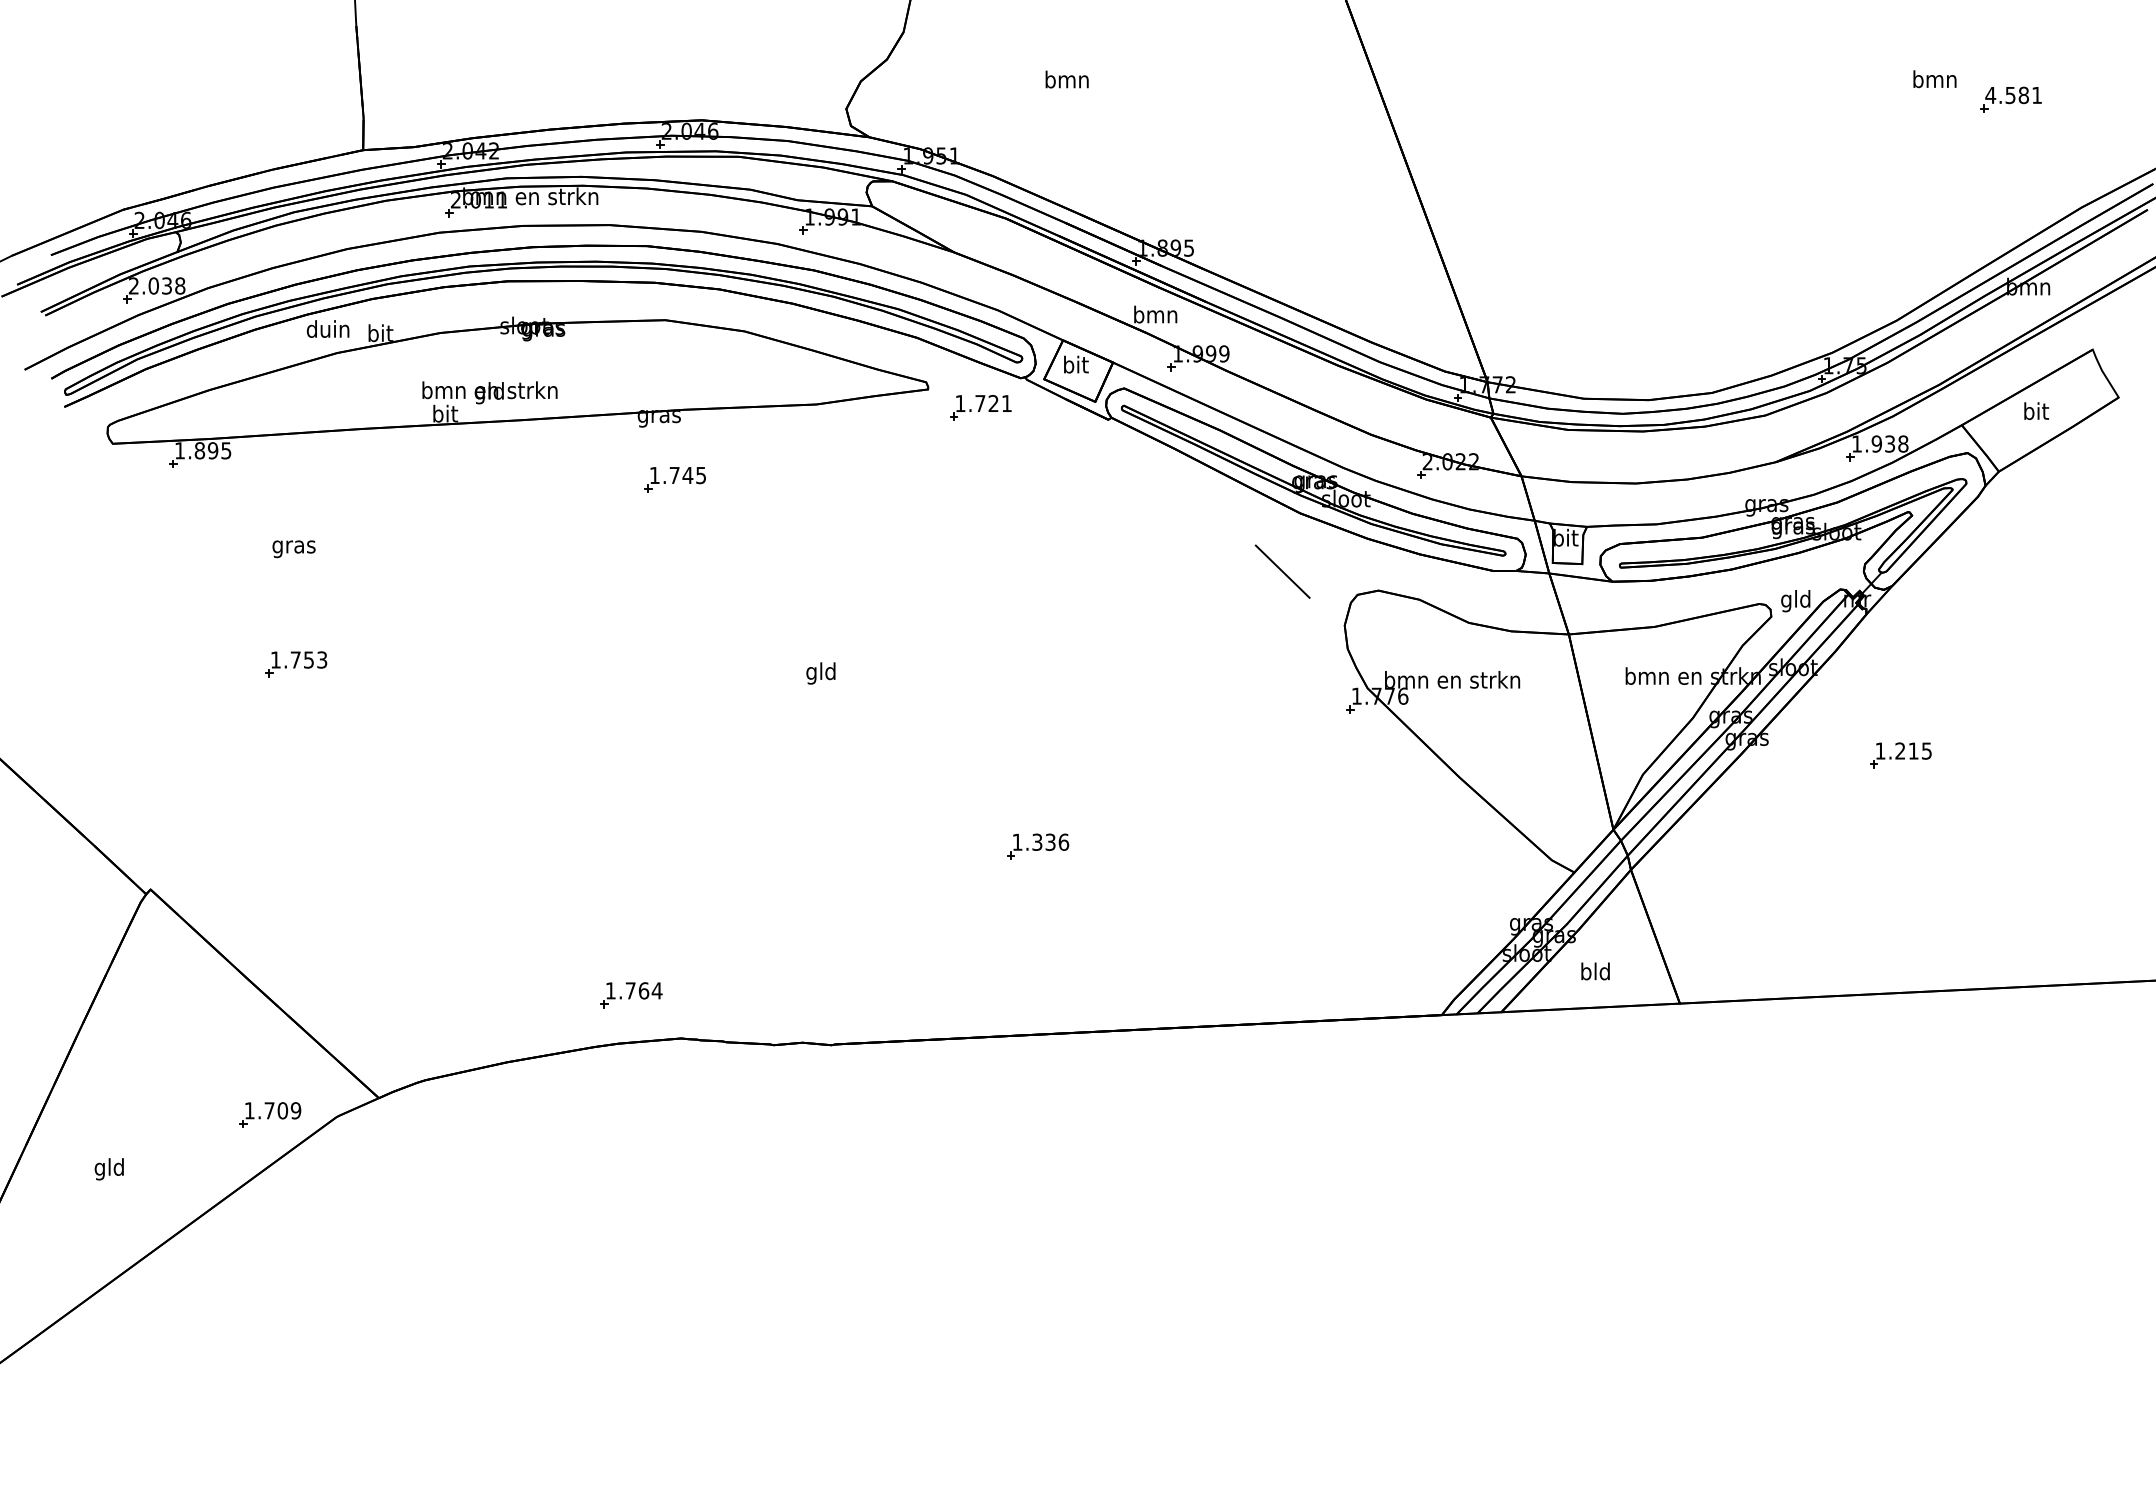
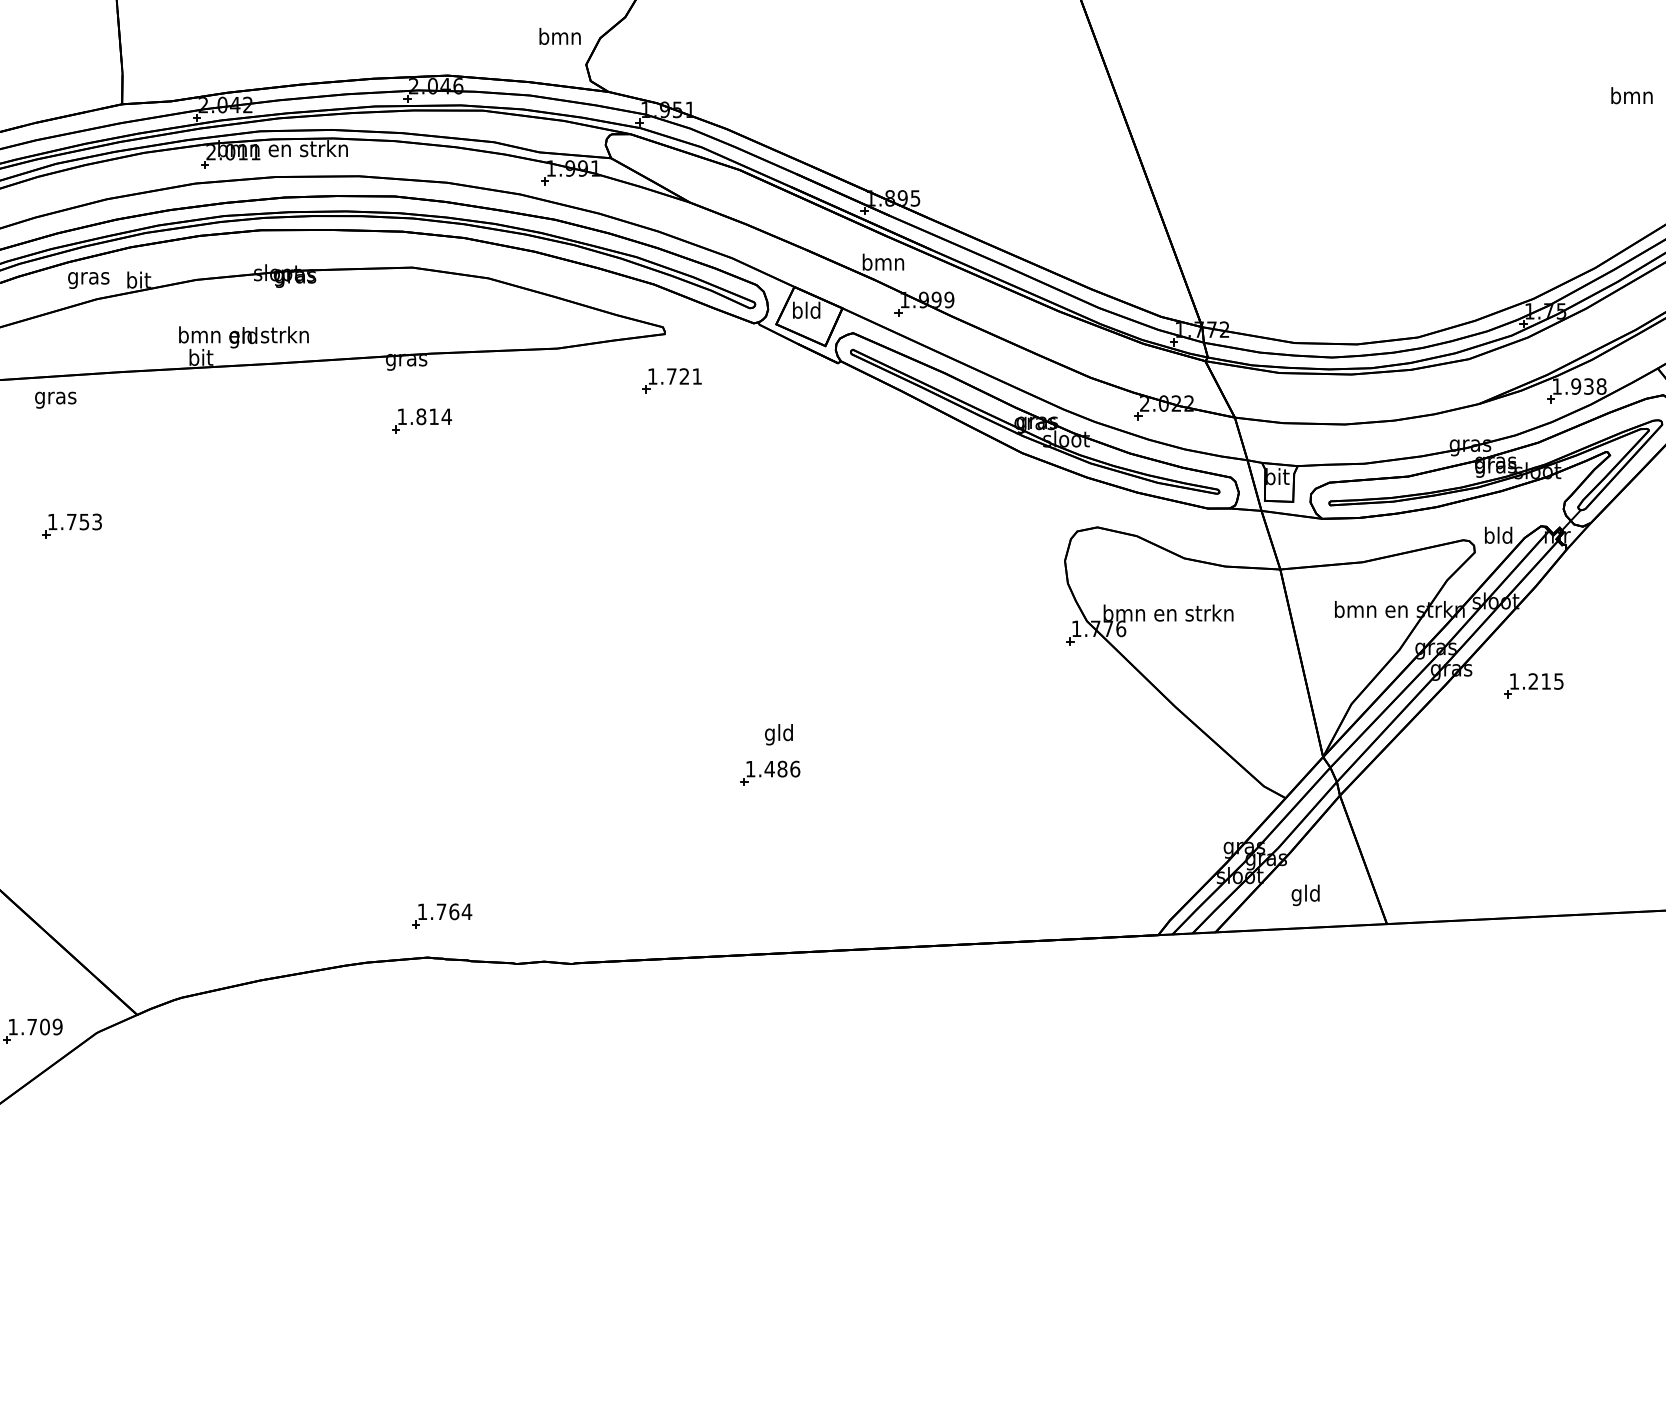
text: (1066, 79) -> (559, 36), moved
text: (1934, 79) -> (1631, 95), moved
text: (328, 331) -> (88, 278), duin -> gras
text: (1075, 364) -> (806, 310), bit -> bld
part: (980, 407) -> (671, 380), moved
text: (687, 475) -> (433, 416), 1.745 -> 1.814
text: (293, 549) -> (55, 400), moved
line: (1282, 571) -> (1005, 509), removed
text: (1786, 601) -> (1489, 537), gld -> bld
part: (296, 664) -> (72, 526), moved
text: (820, 673) -> (778, 734), moved
part: (1900, 755) -> (1533, 685), moved
text: (1043, 841) -> (775, 768), 1.336 -> 1.486
text: (1585, 973) -> (1296, 895), bld -> gld
part: (631, 995) -> (442, 916), moved

